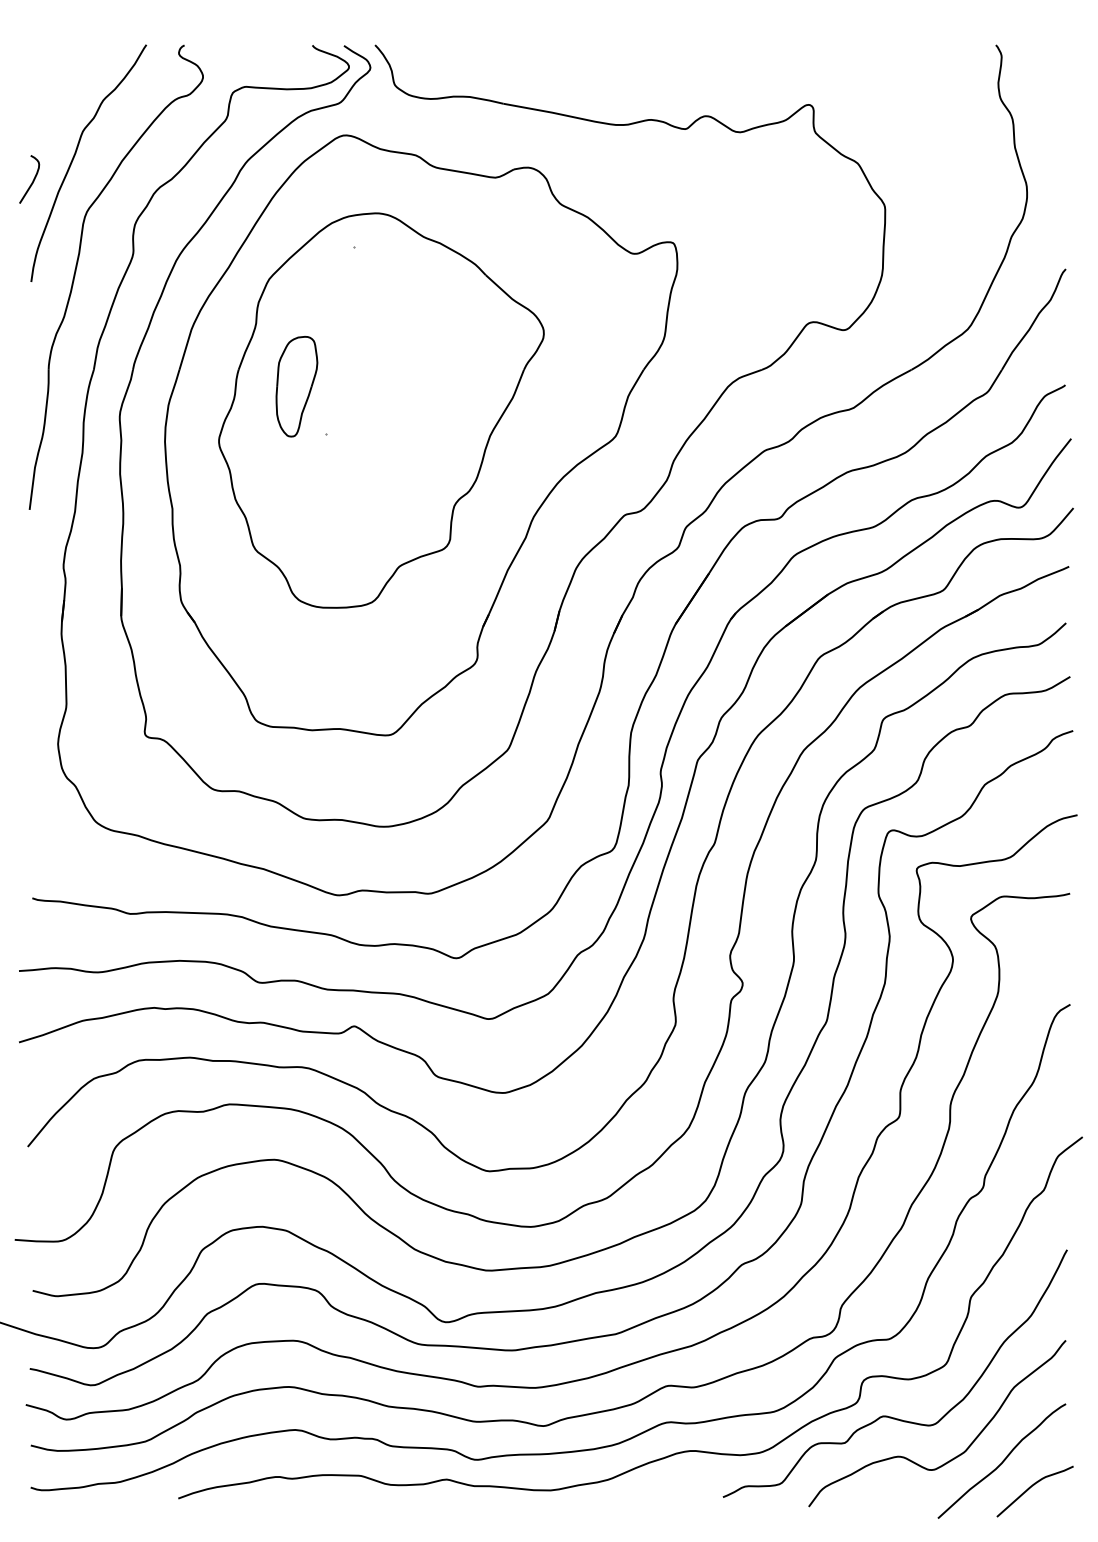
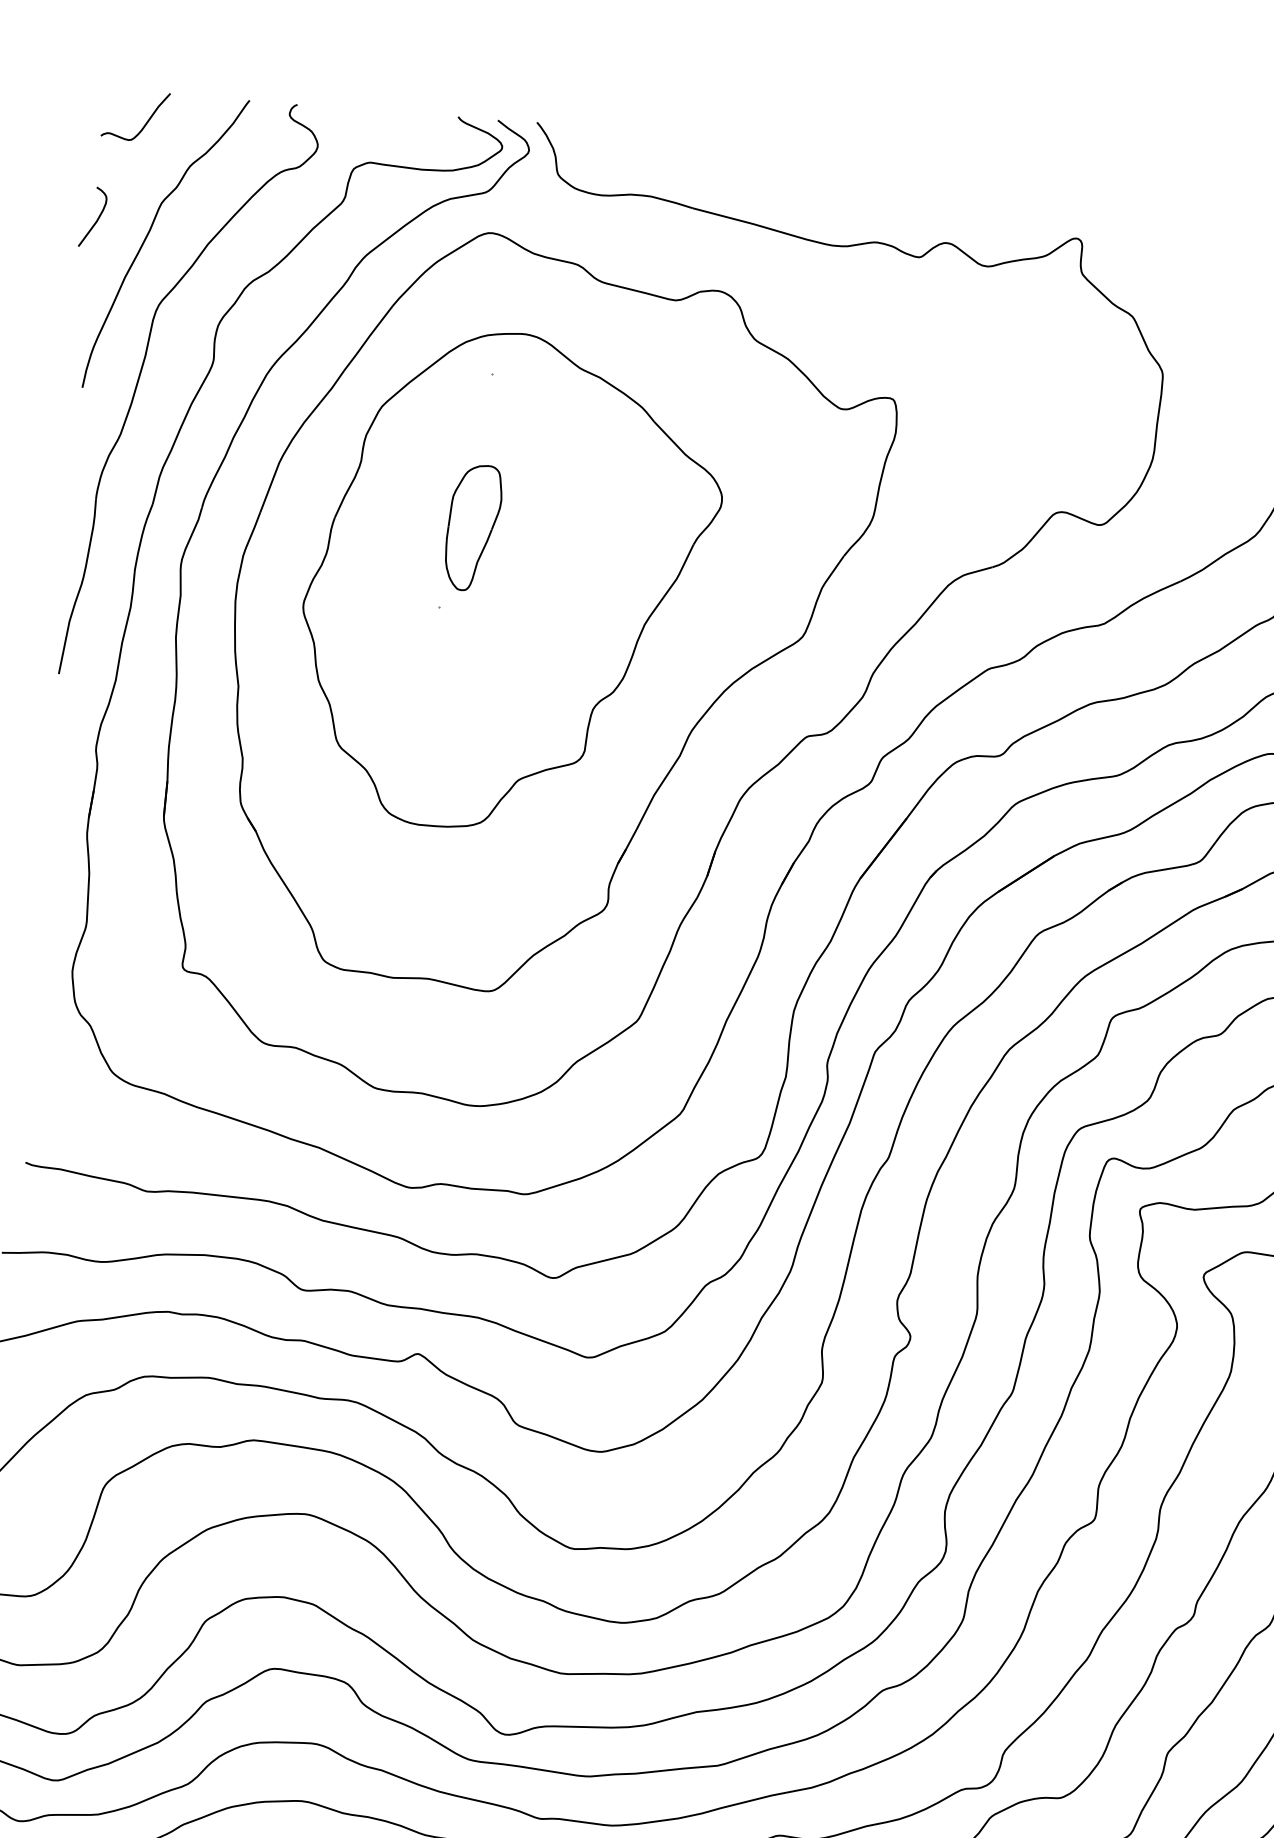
curve: (65, 68) -> (145, 122), added
curve: (32, 180) -> (96, 218), moved
part: (296, 386) -> (472, 527), moved

